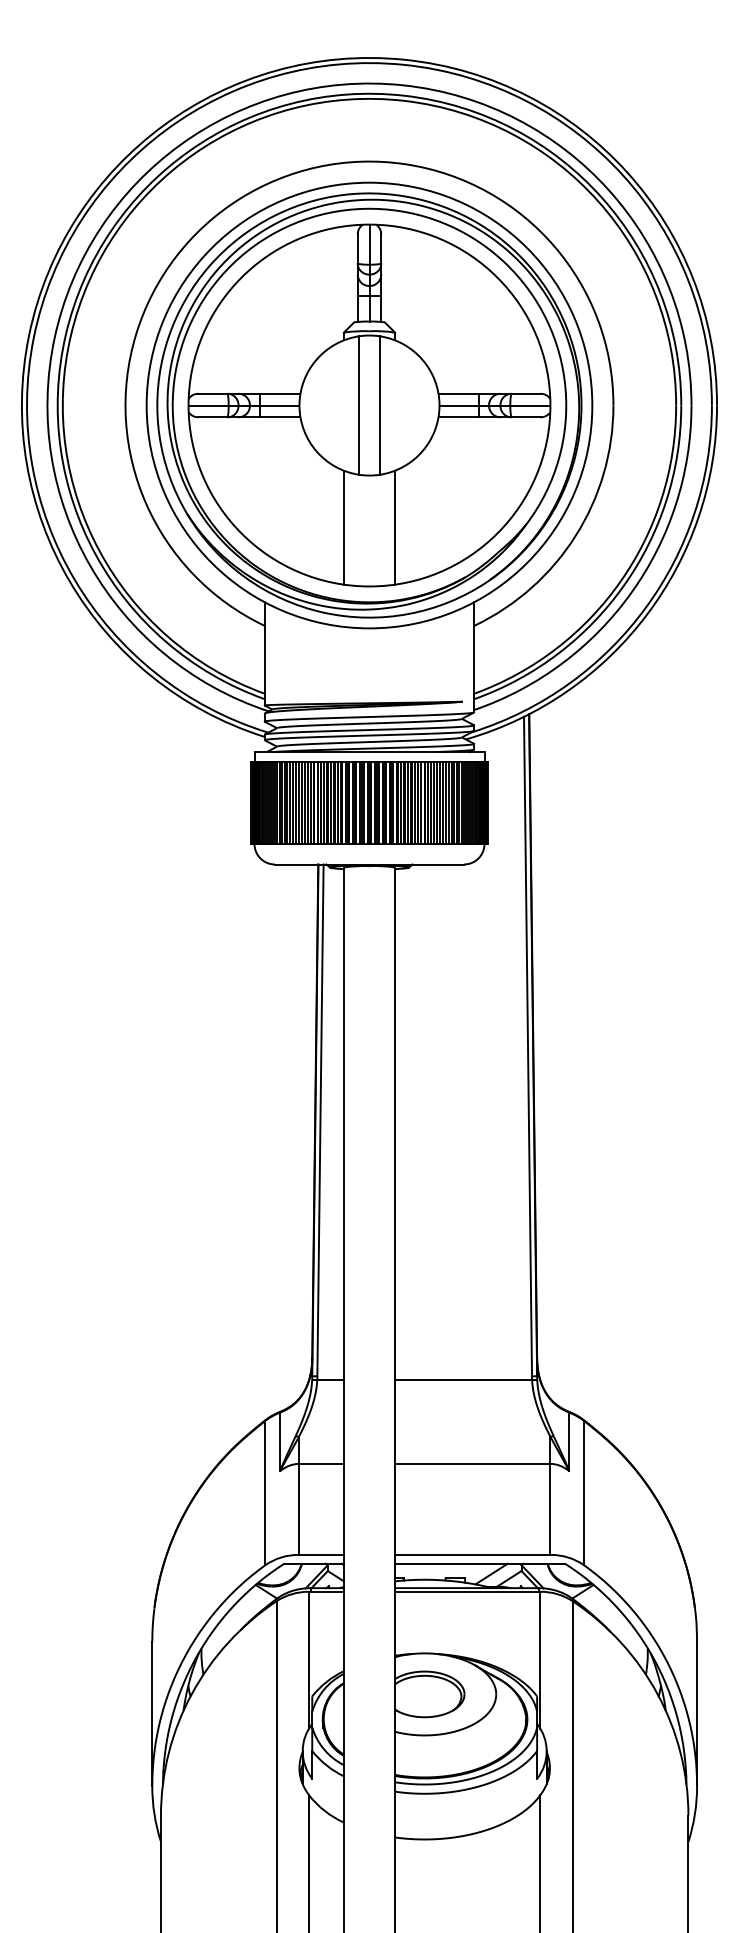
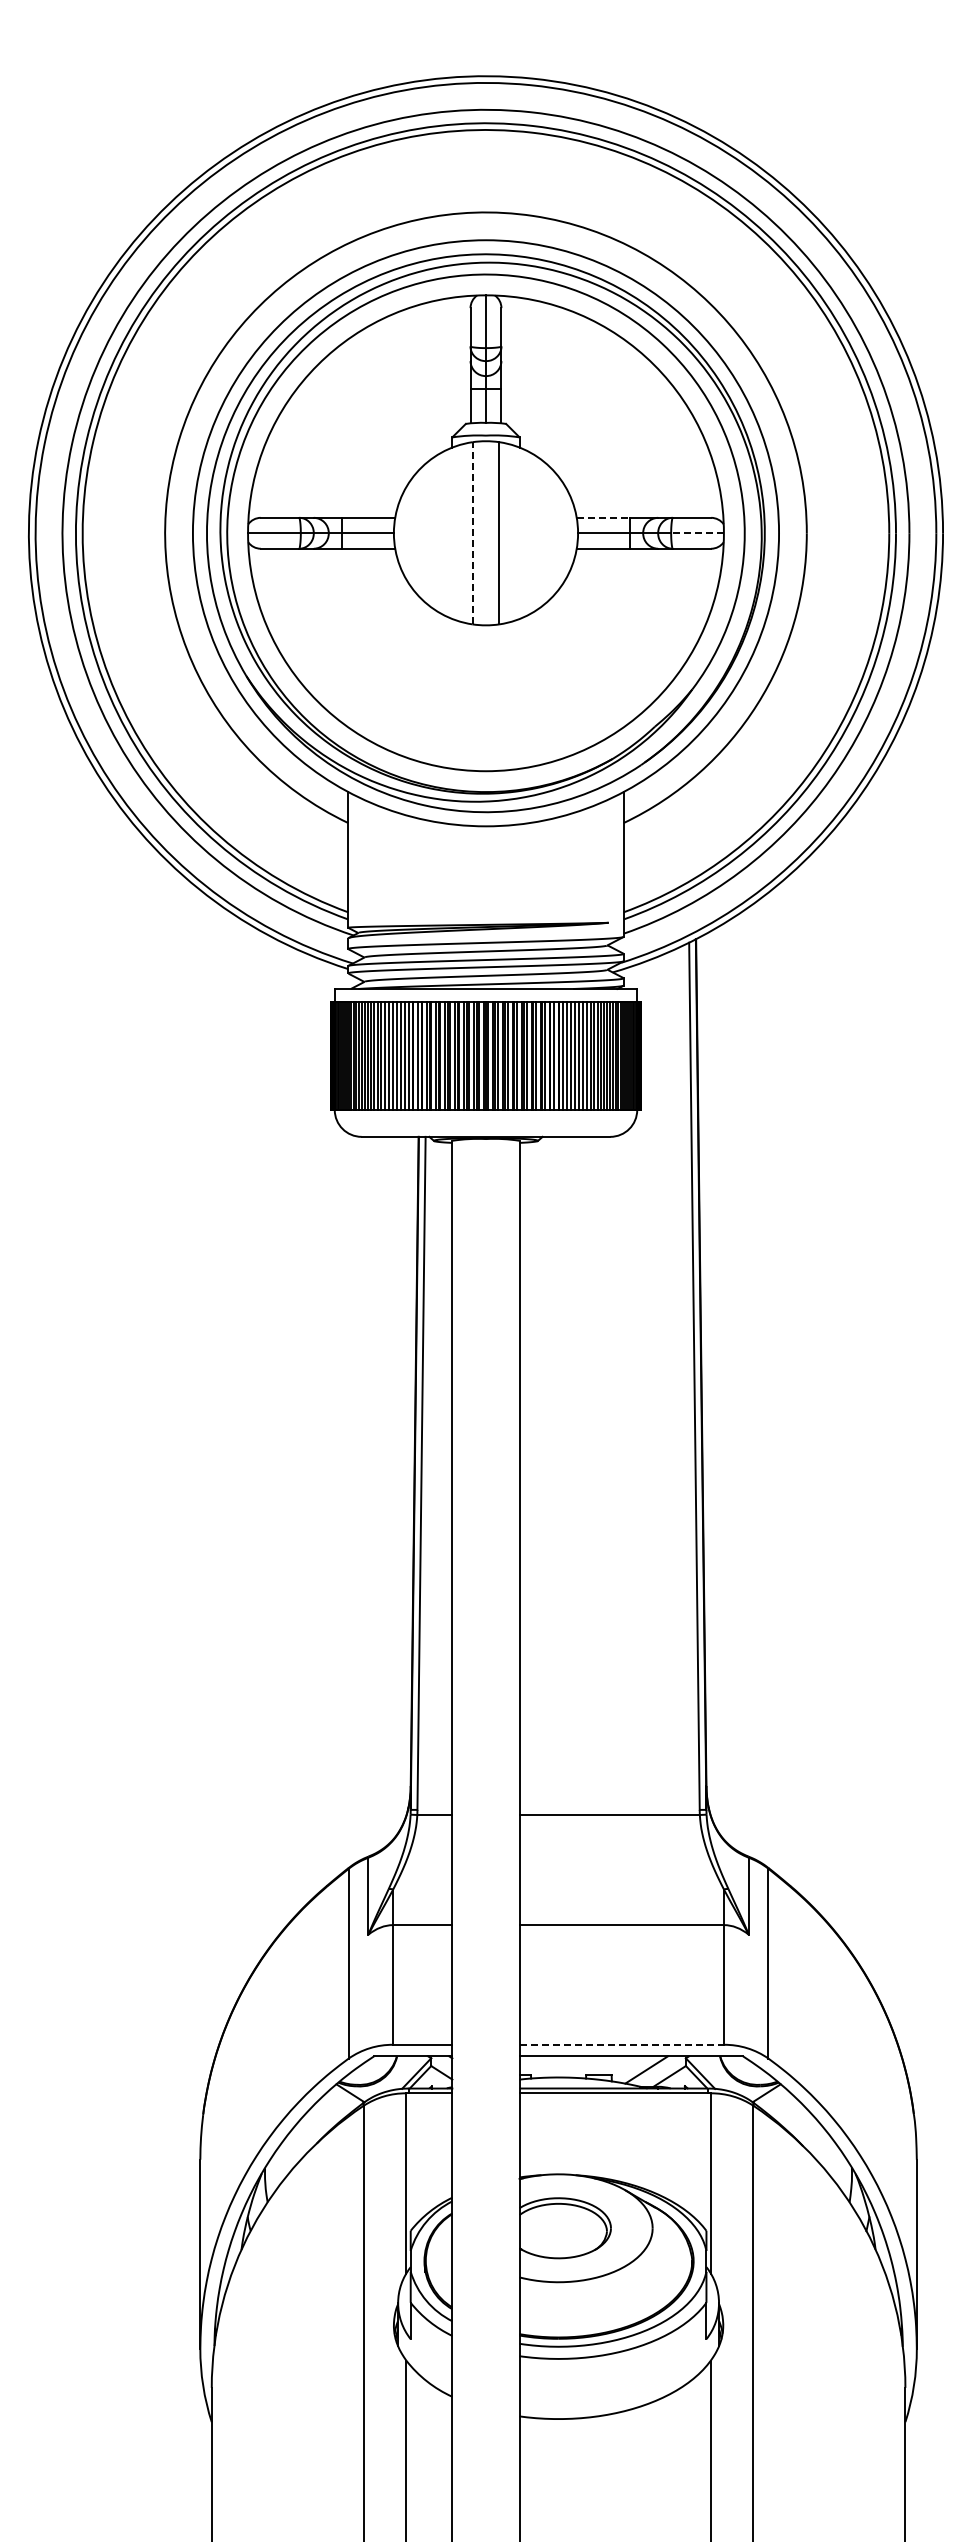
line: (458, 393) -> (603, 517), solid -> dashed
line: (359, 404) -> (472, 532), solid -> dashed
line: (530, 405) -> (697, 533), solid -> dashed
line: (344, 527) -> (452, 693), removed
line: (394, 527) -> (519, 693), removed
line: (473, 1554) -> (622, 2044), solid -> dashed

